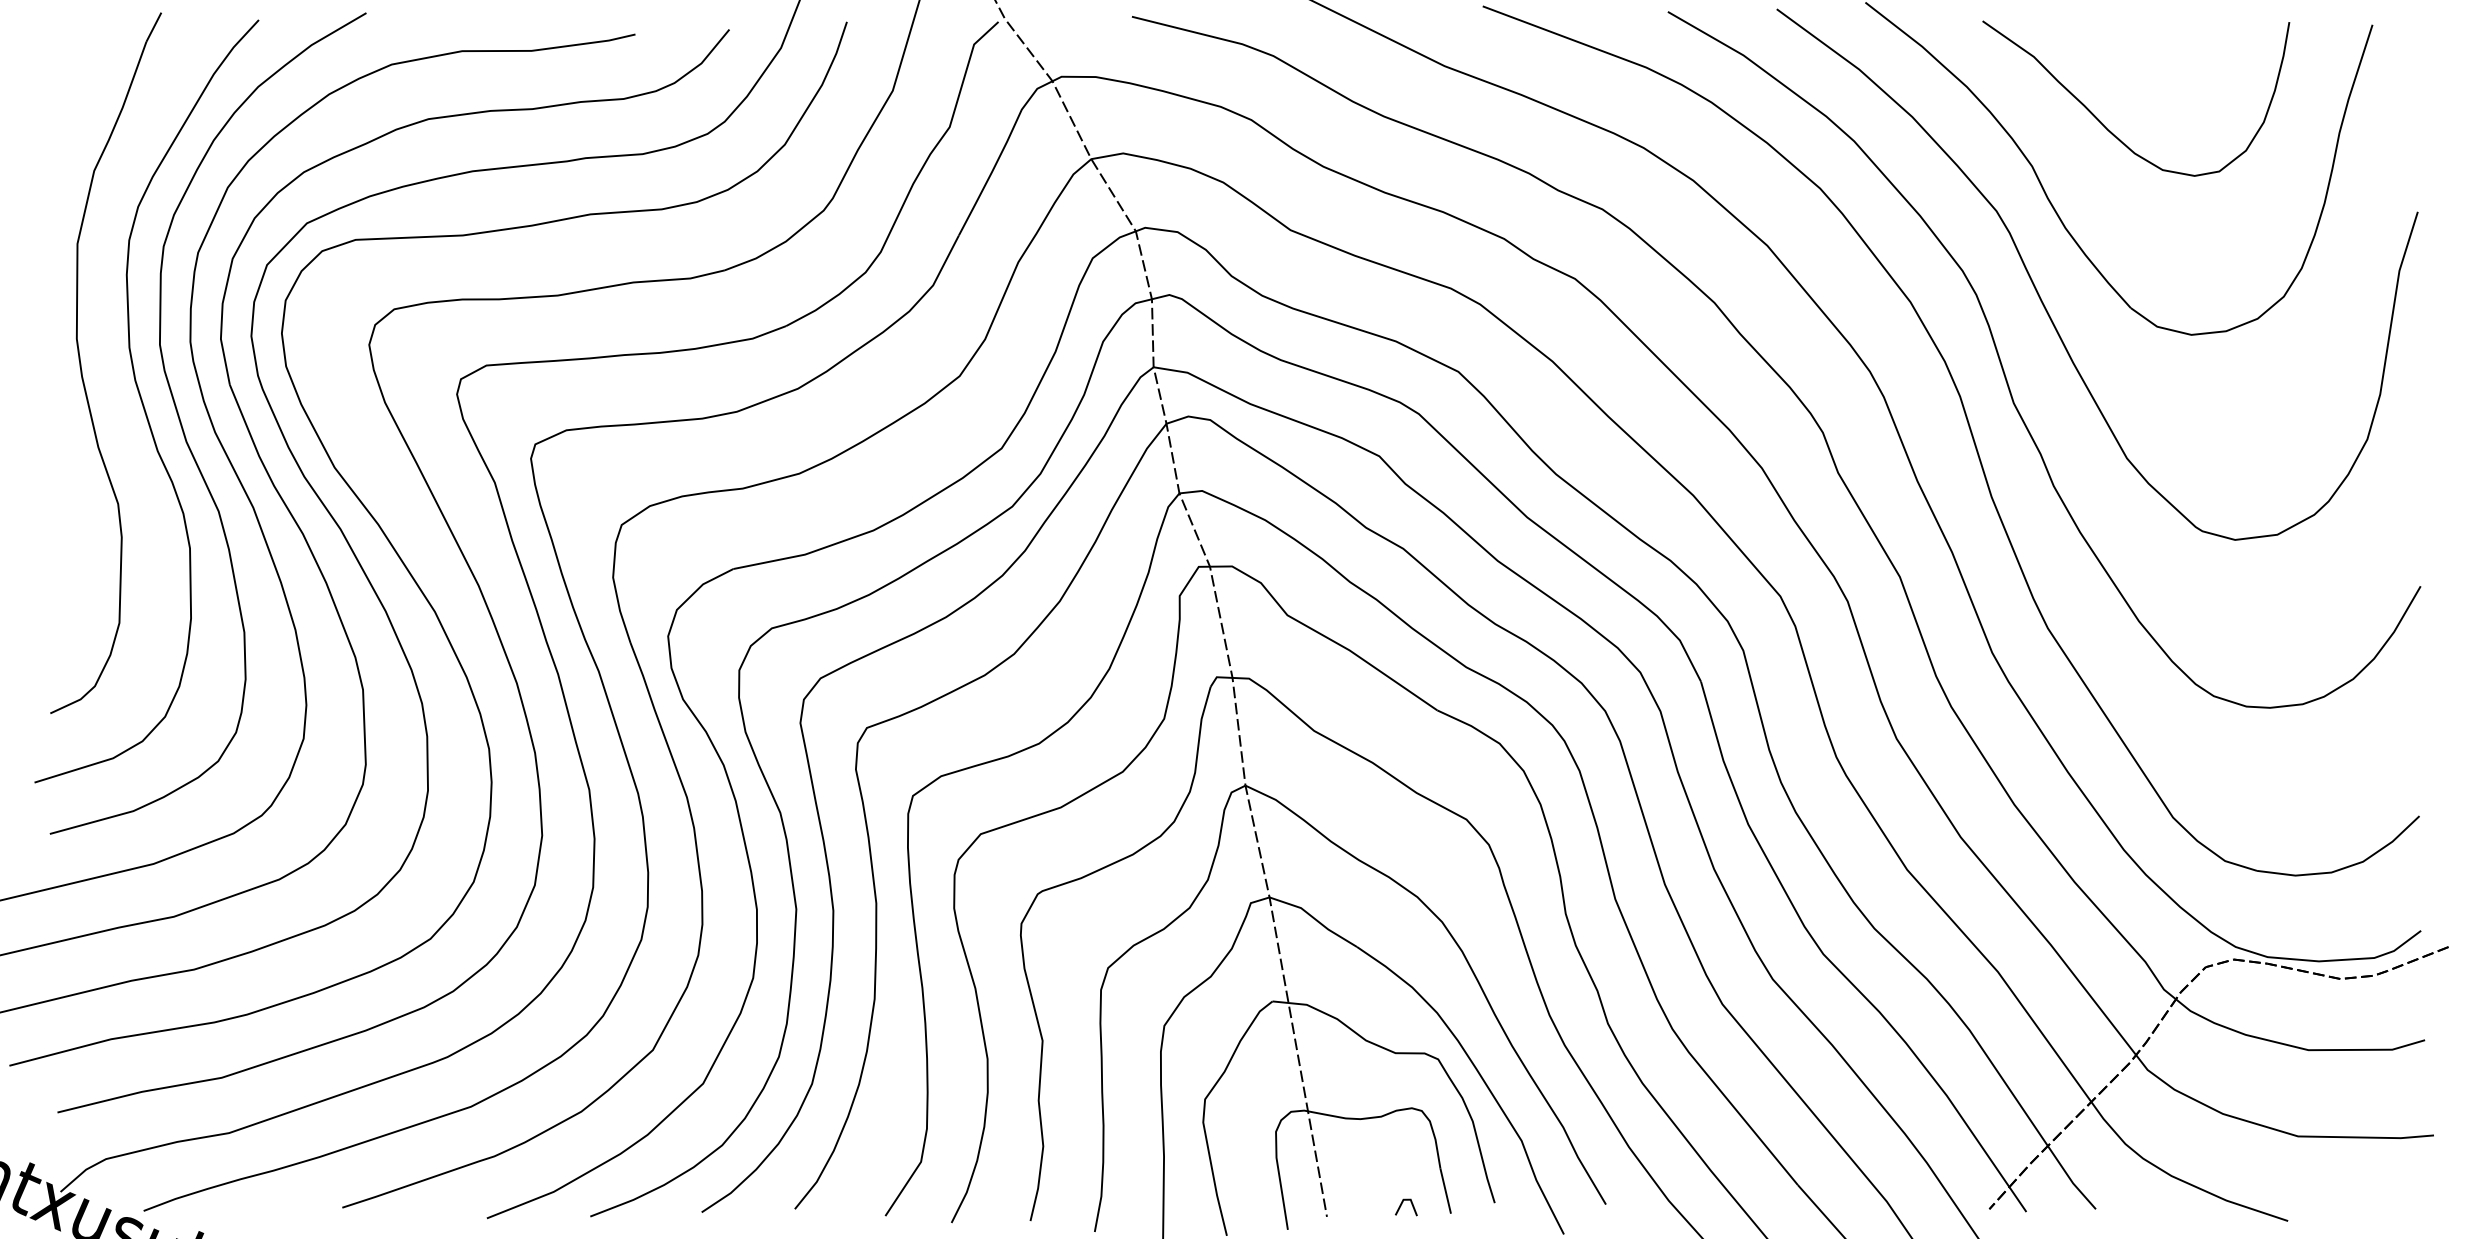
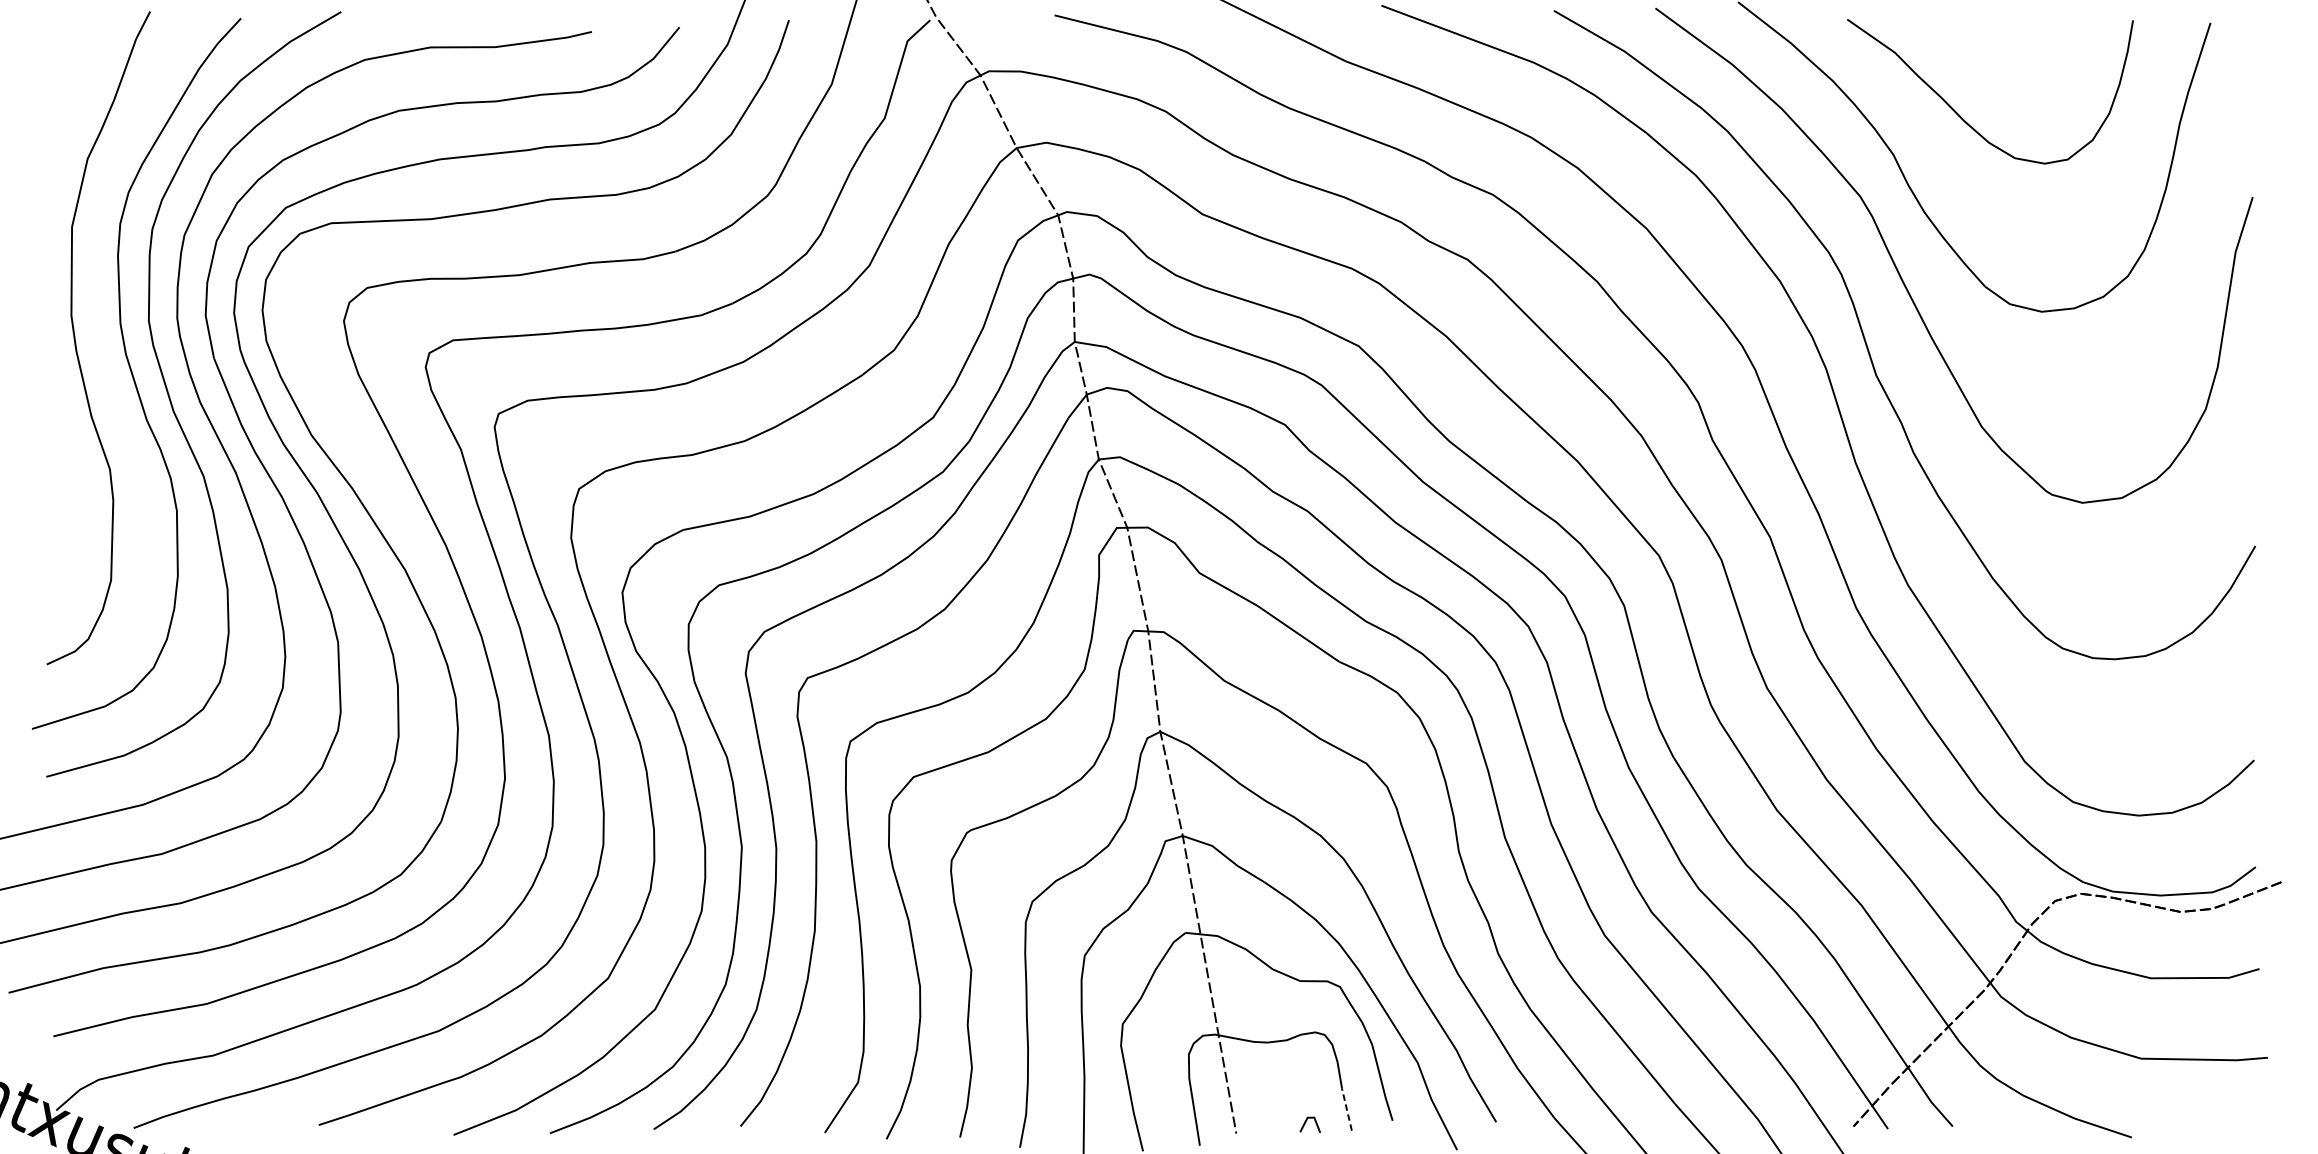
line: (1445, 1190) -> (1346, 1109), solid -> dashed

